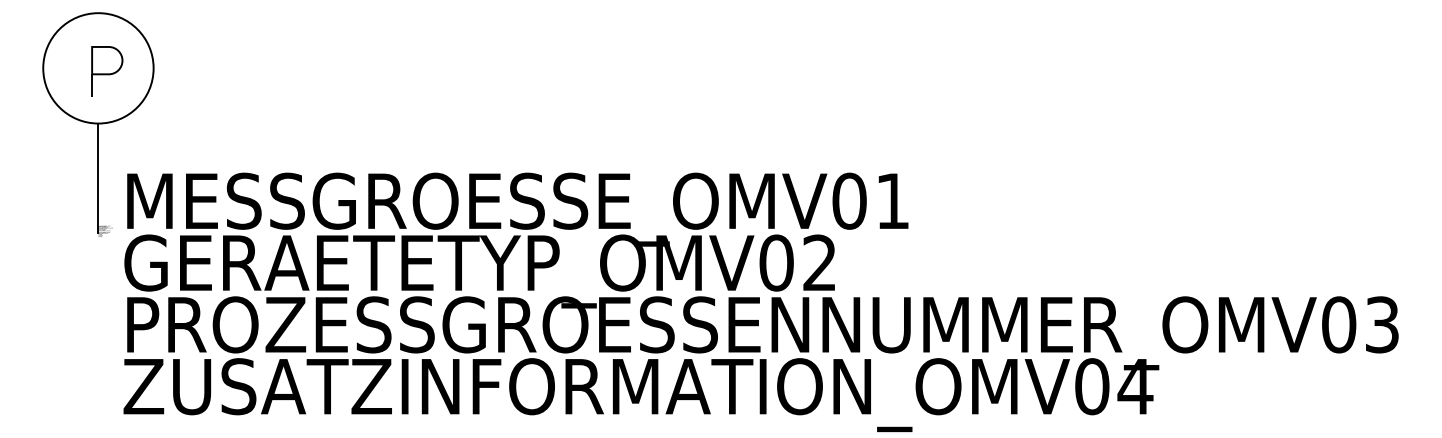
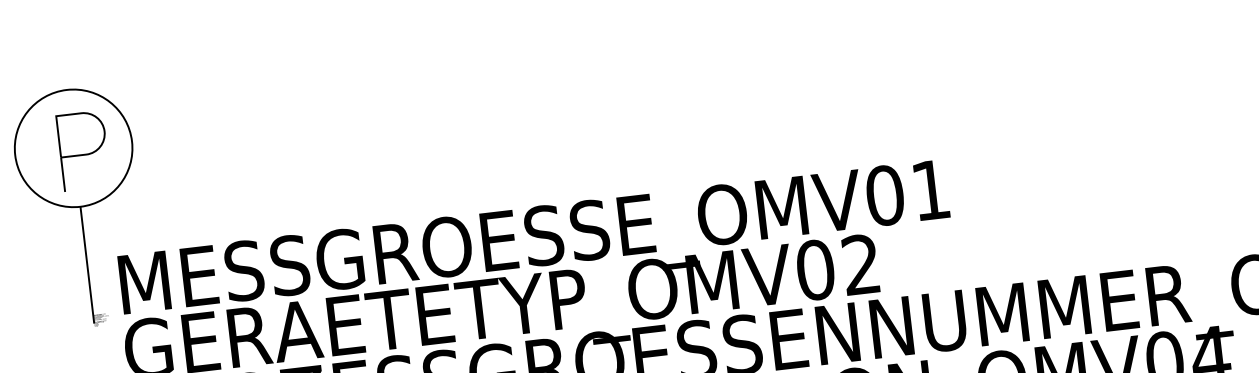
part: (106, 71) -> (82, 150), size x1.43

